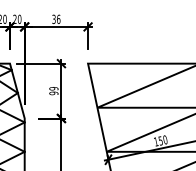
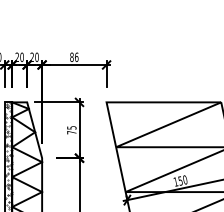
text: (53, 18) -> (71, 56), 36 -> 86
text: (53, 91) -> (71, 130), 99 -> 75

